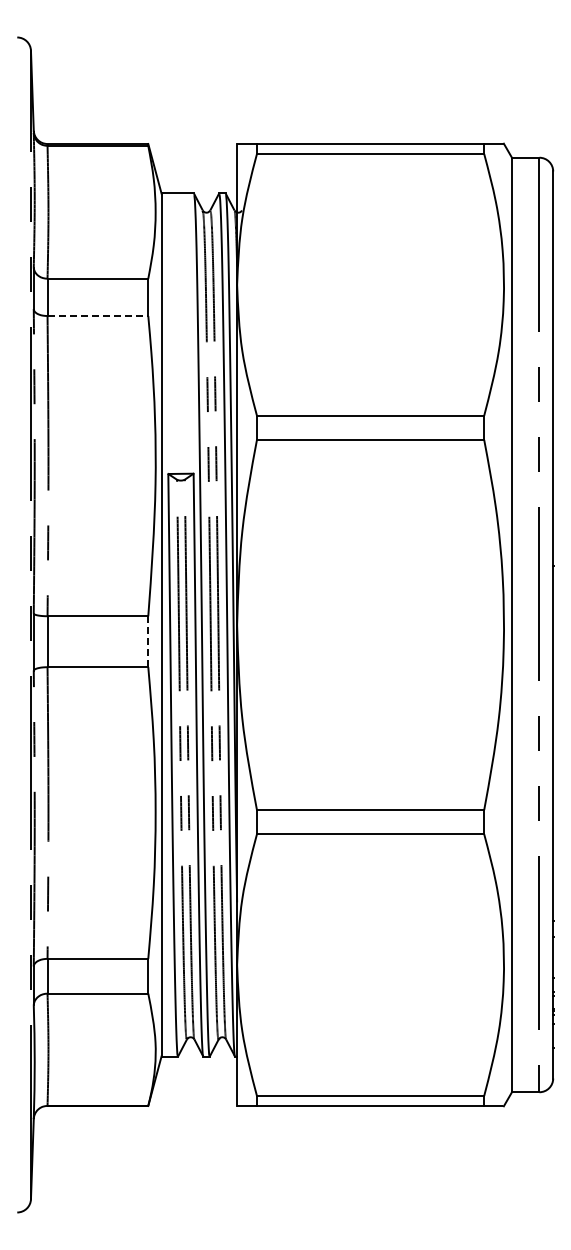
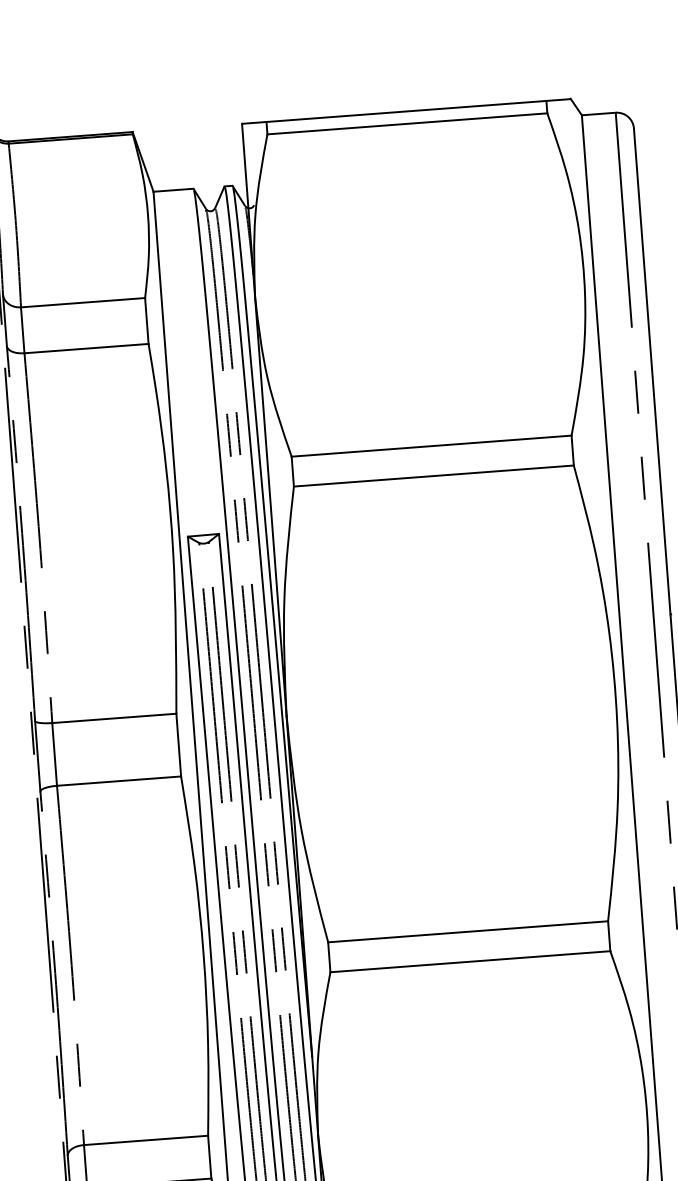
line: (98, 316) -> (87, 349), dashed -> solid
line: (148, 642) -> (179, 746), dashed -> solid

